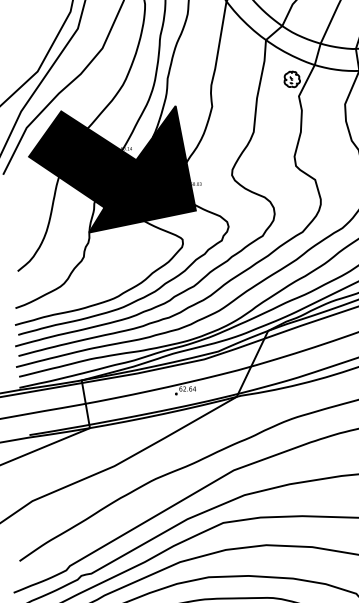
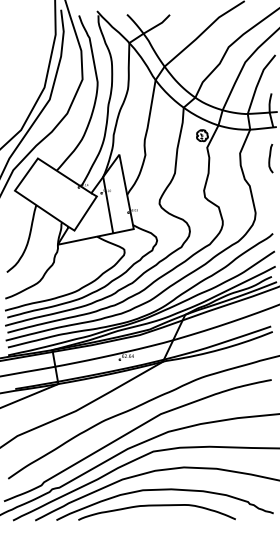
fill: (111, 169) -> (73, 199), removed

